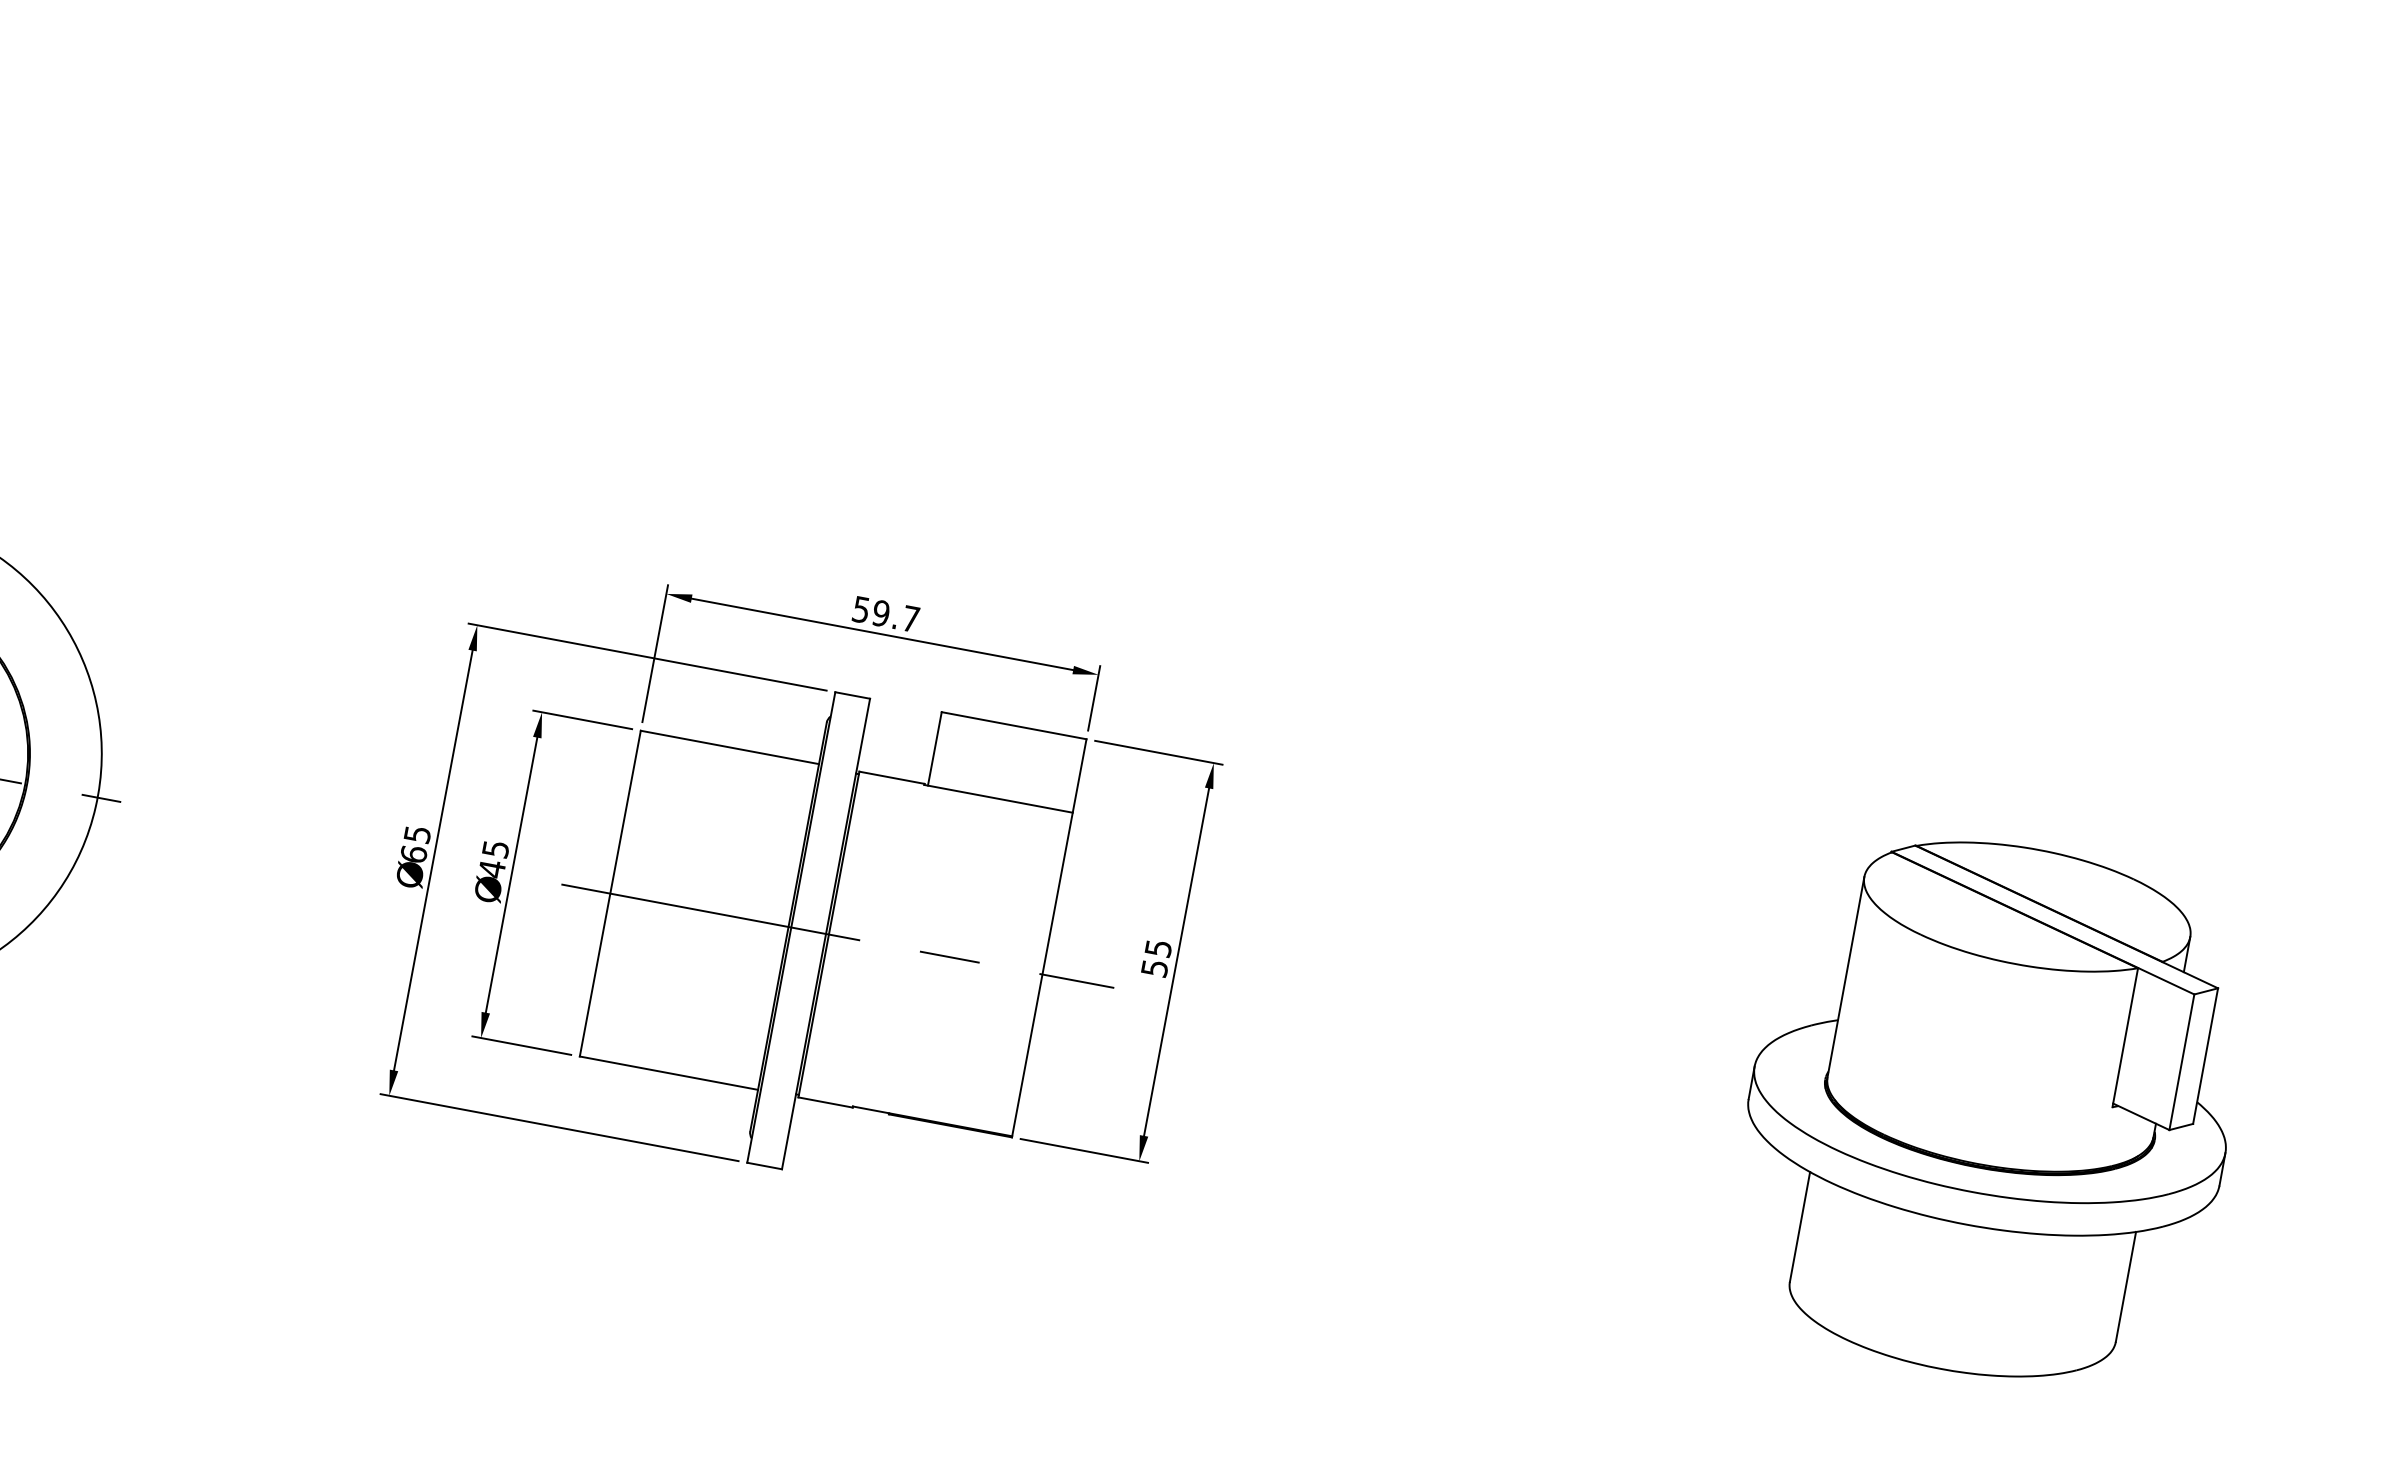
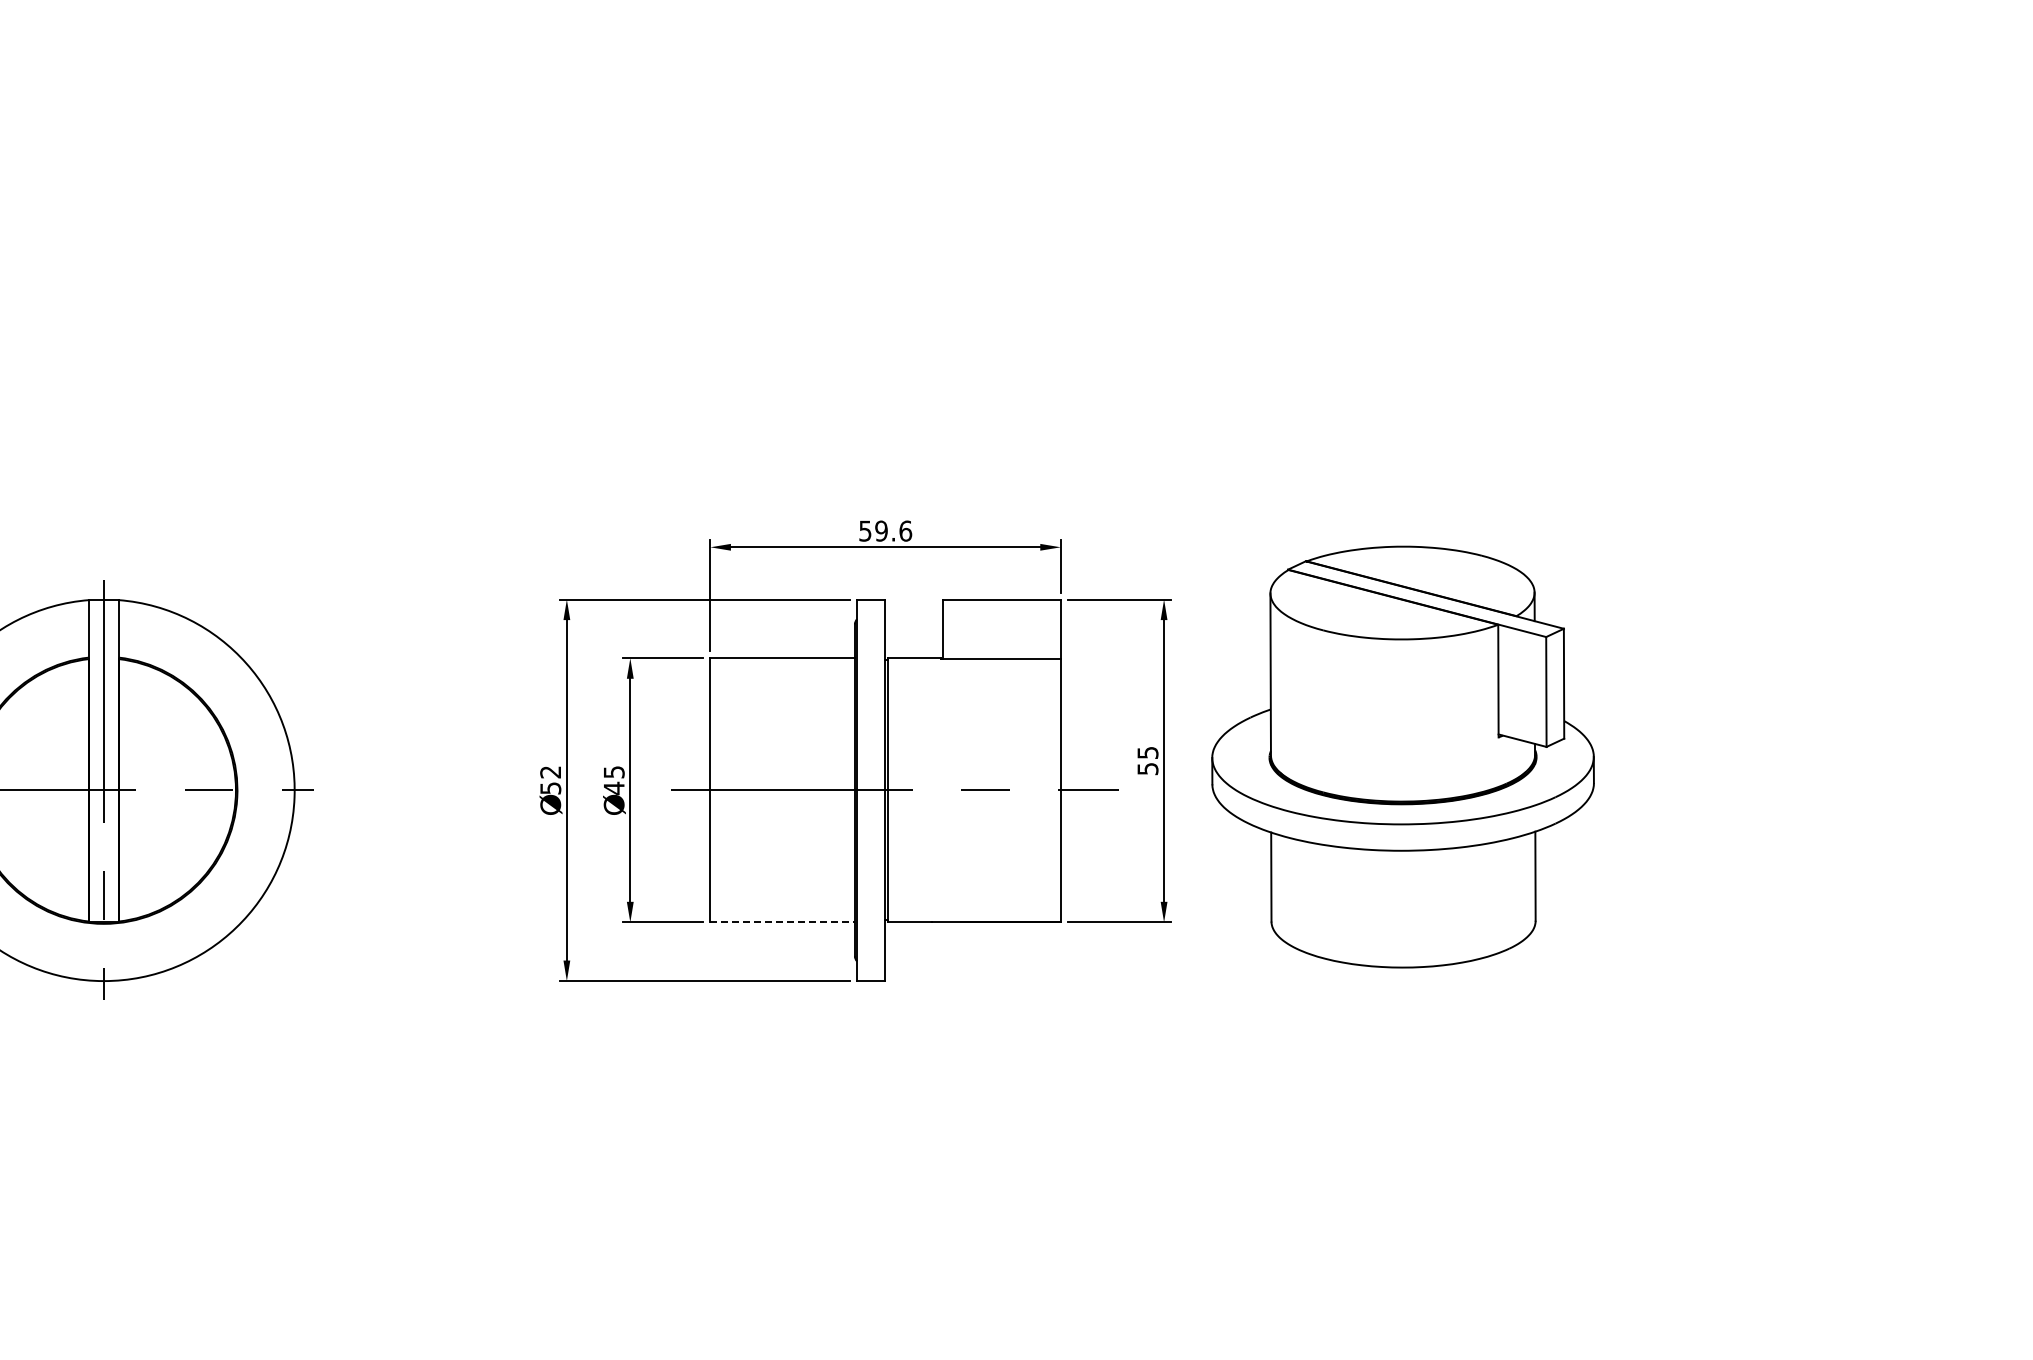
text: (910, 618) -> (905, 530), 59.7 -> 59.6
text: (415, 844) -> (550, 780), 65 -> 52
line: (669, 1073) -> (783, 922), solid -> dashed
part: (1989, 1108) -> (1402, 756), moved

